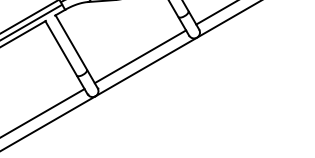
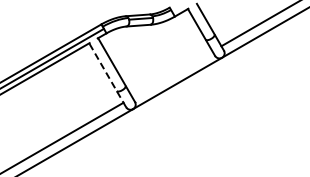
line: (140, 56) -> (172, 74), removed
line: (66, 57) -> (107, 75), solid -> dashed

